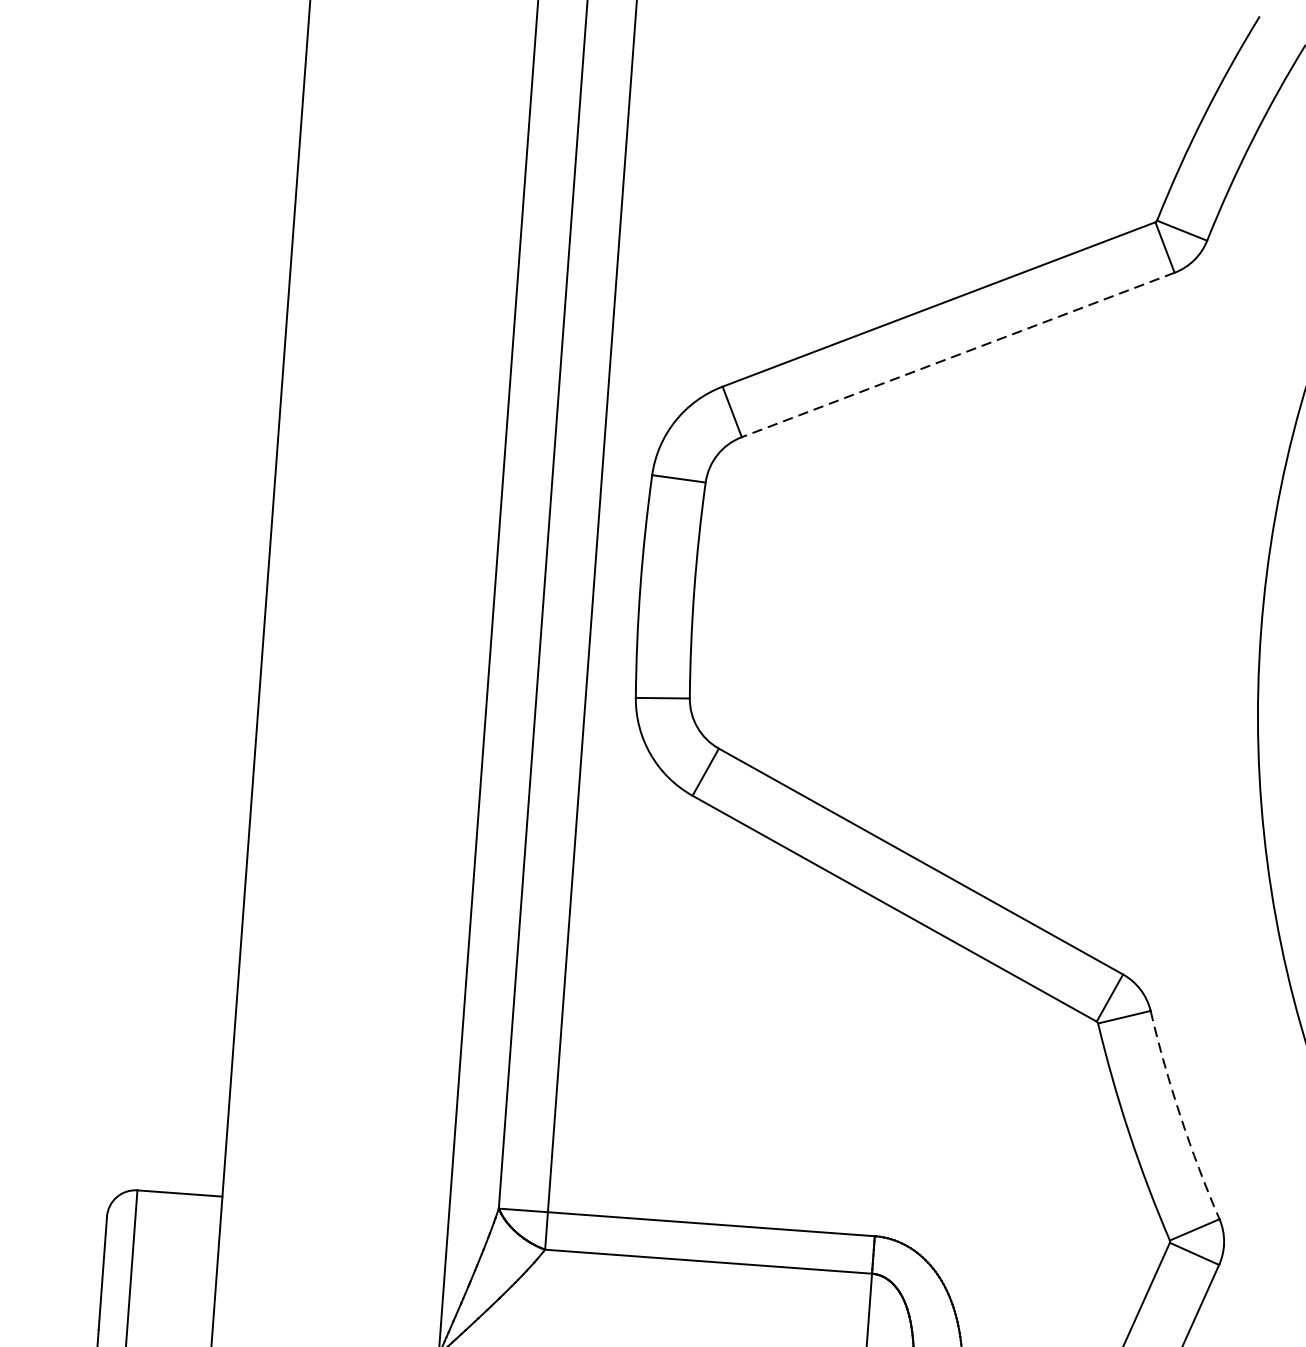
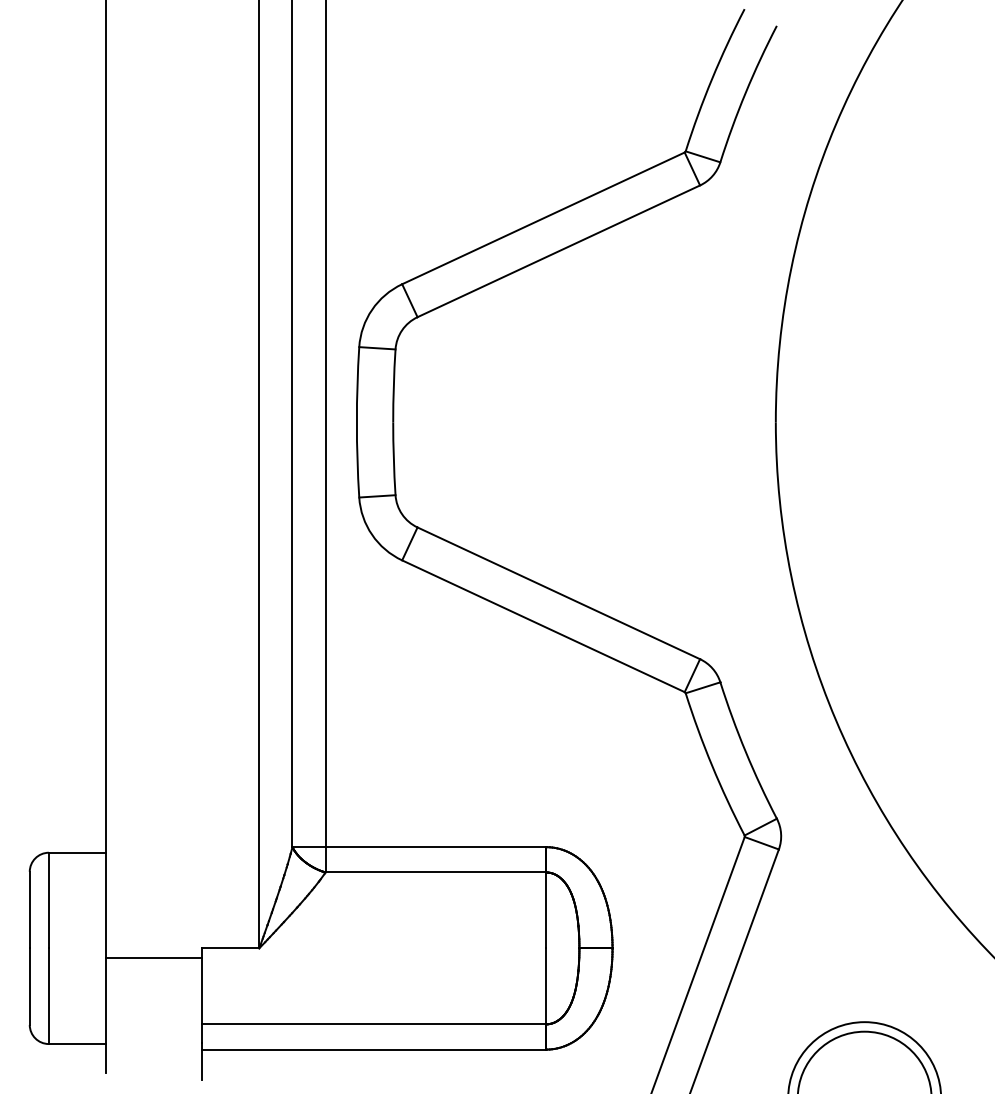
line: (957, 355) -> (558, 251), dashed -> solid
arc: (1180, 1116) -> (745, 751), dashed -> solid

